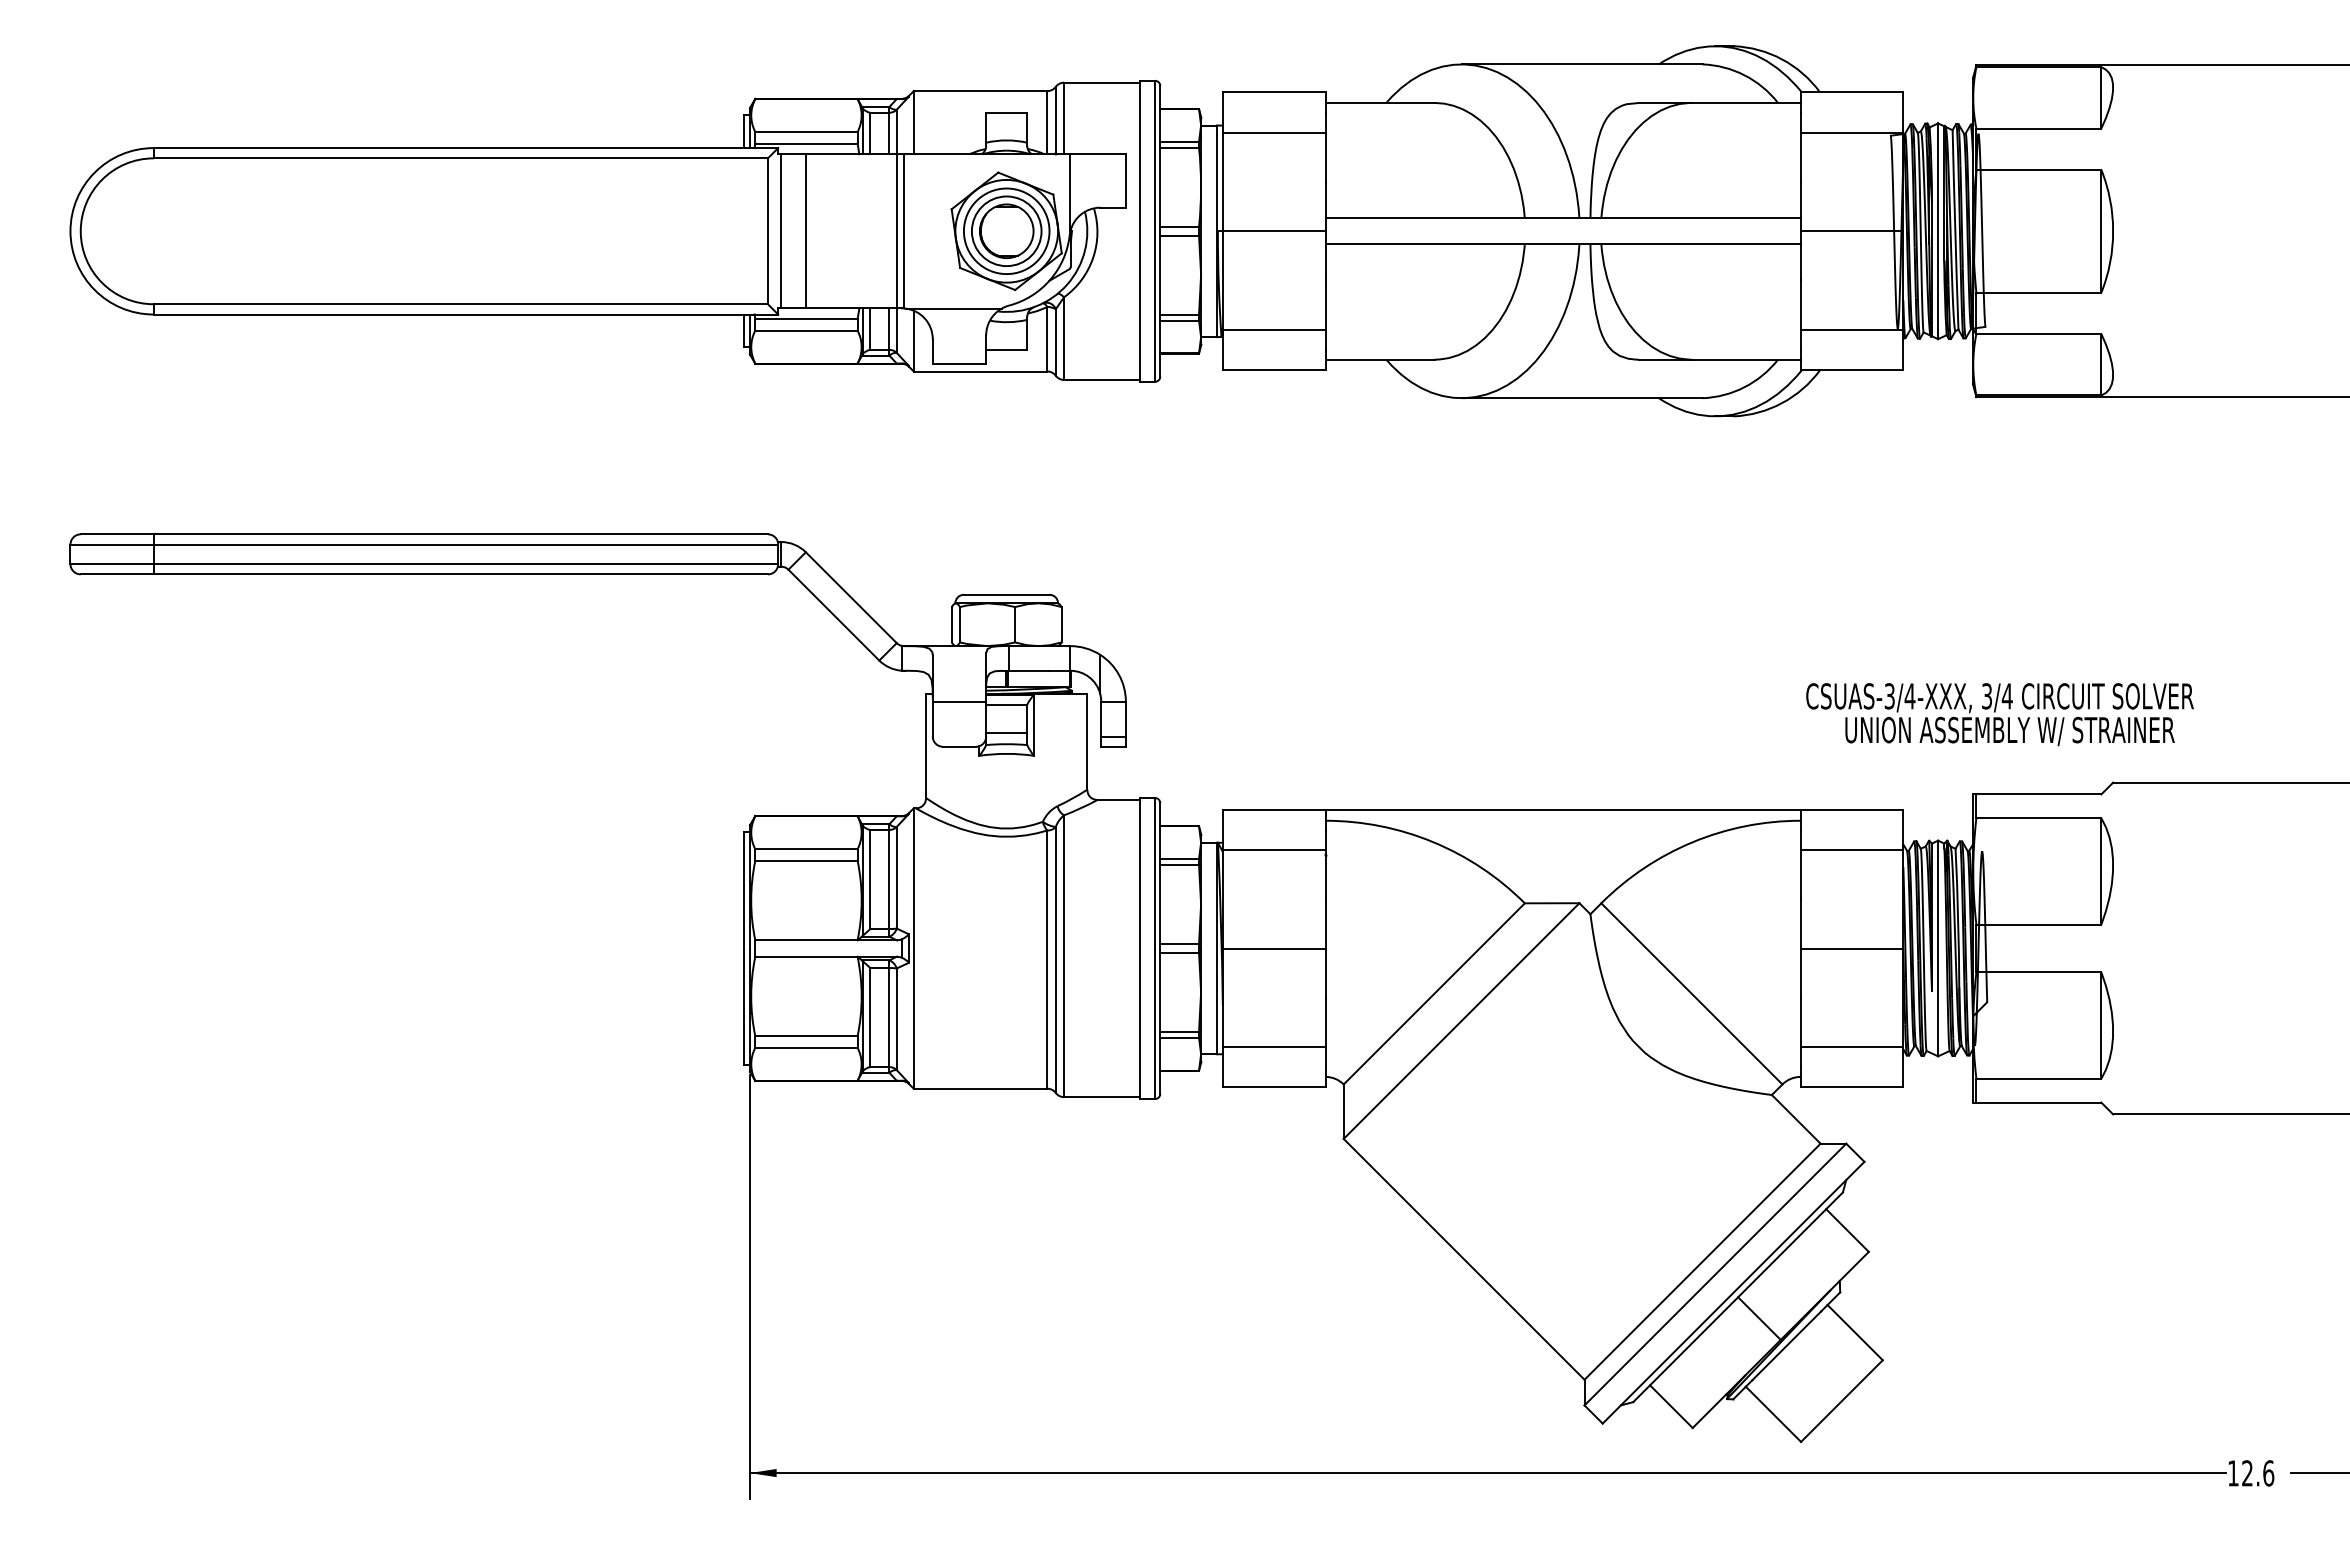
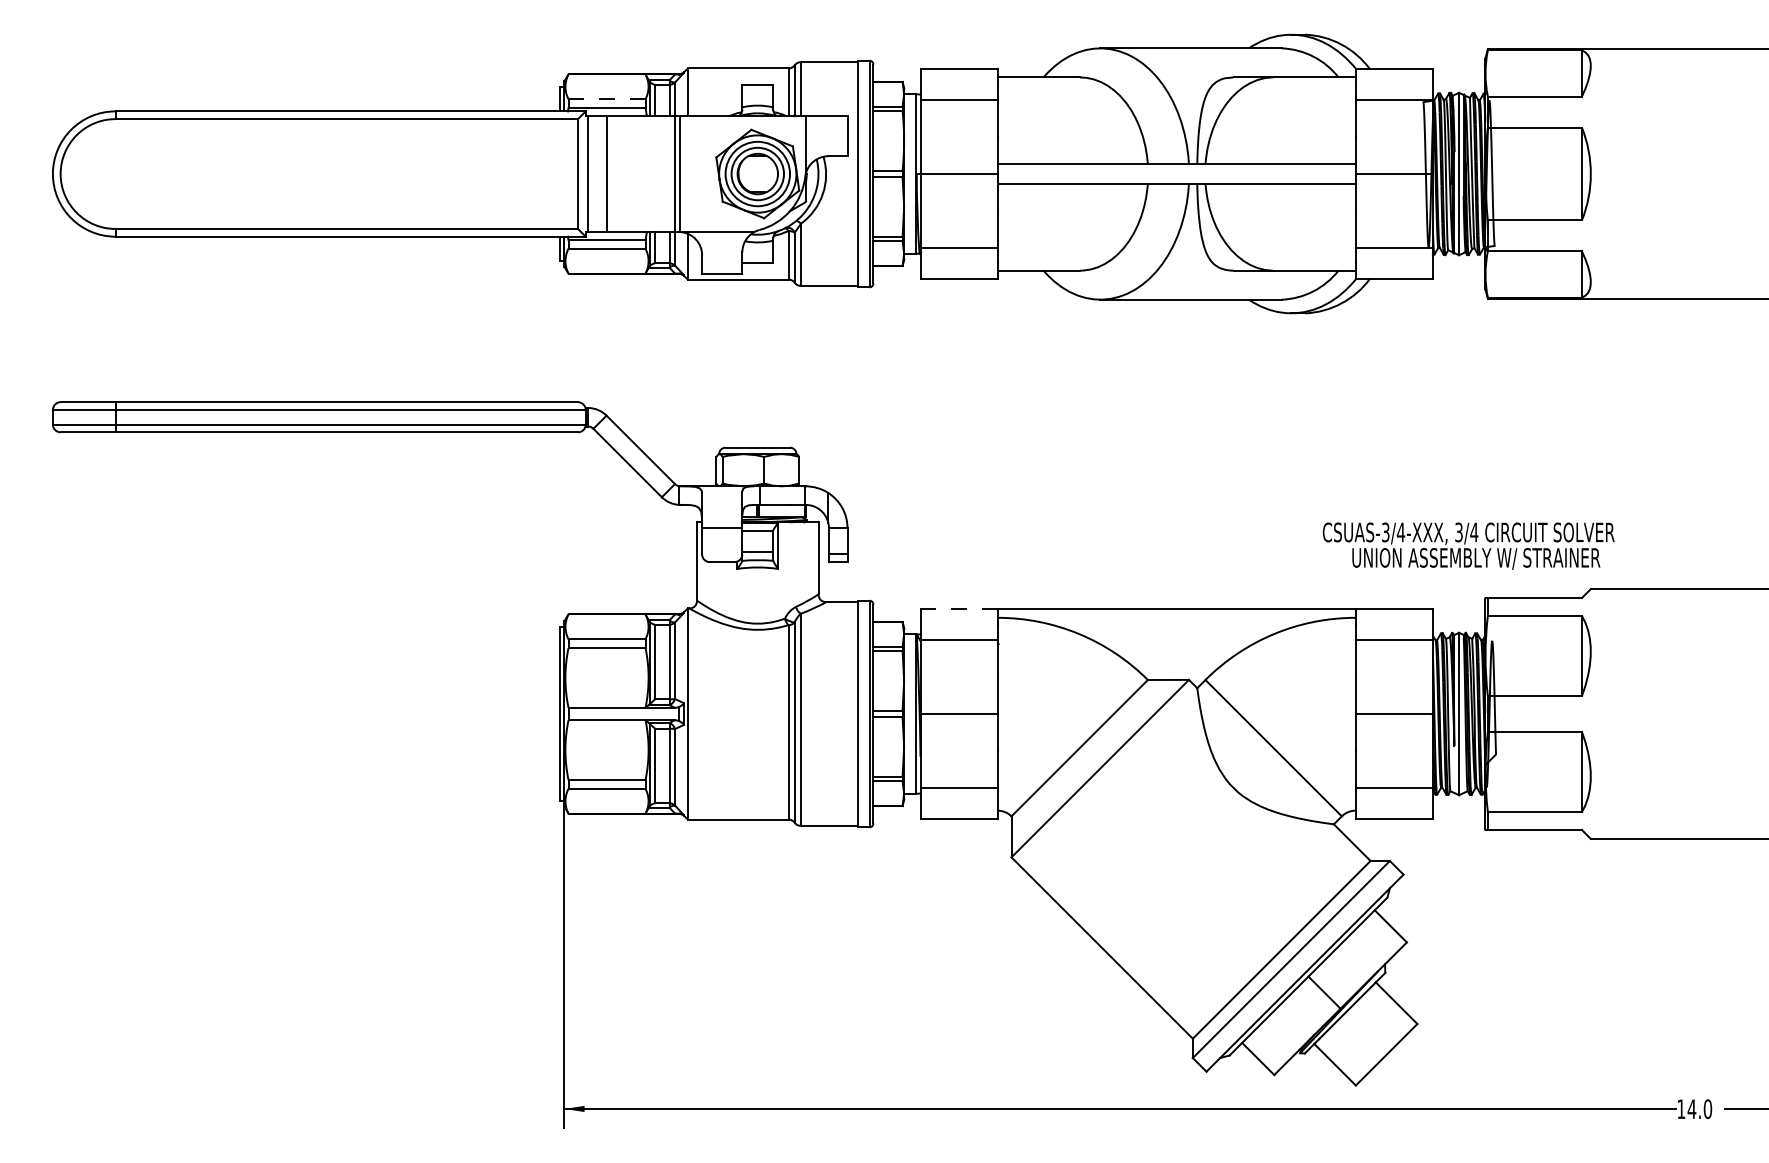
line: (806, 132) -> (607, 99), solid -> dashed
text: (1999, 714) -> (1468, 546), moved
line: (1274, 809) -> (959, 609), solid -> dashed
text: (2257, 1473) -> (1699, 1109), 12.6 -> 14.0

